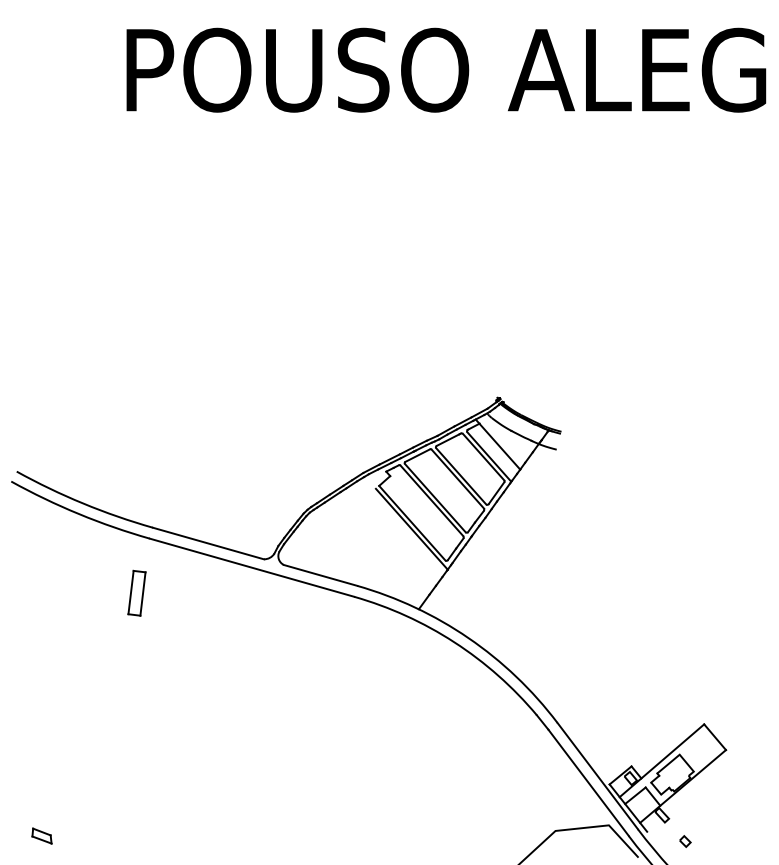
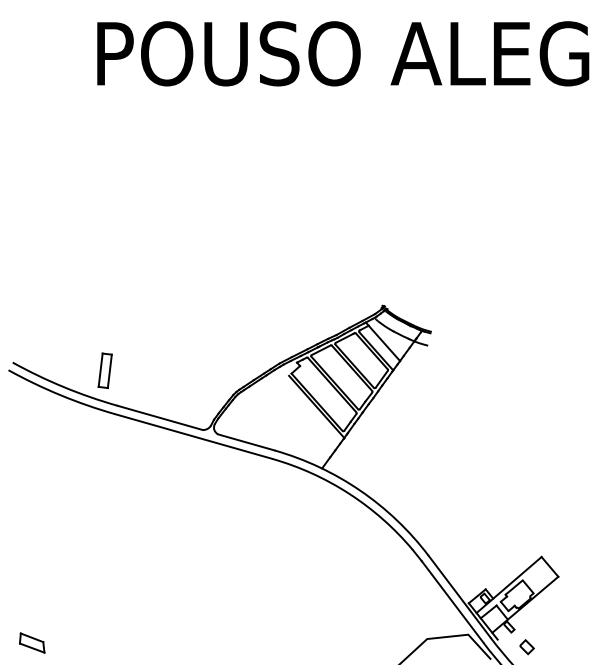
part: (136, 592) -> (104, 370), moved
part: (41, 835) -> (31, 642), size x1.67
part: (685, 841) -> (527, 647), size x1.67

